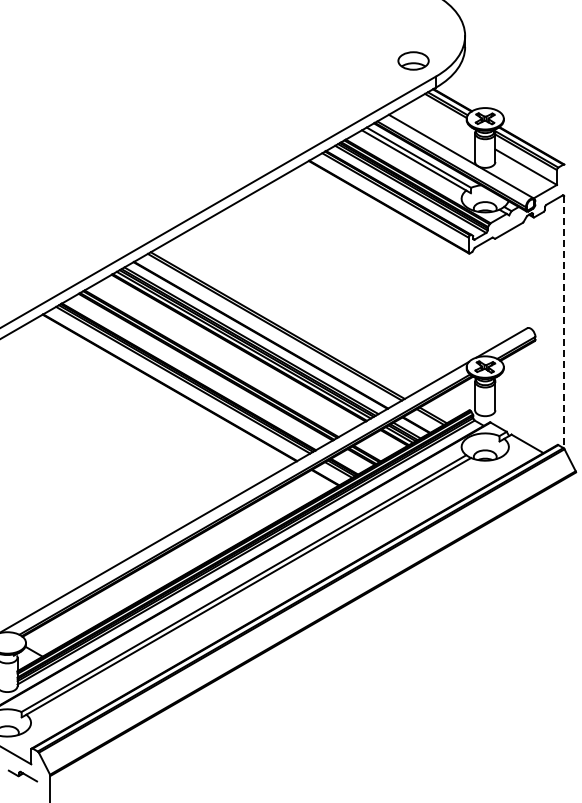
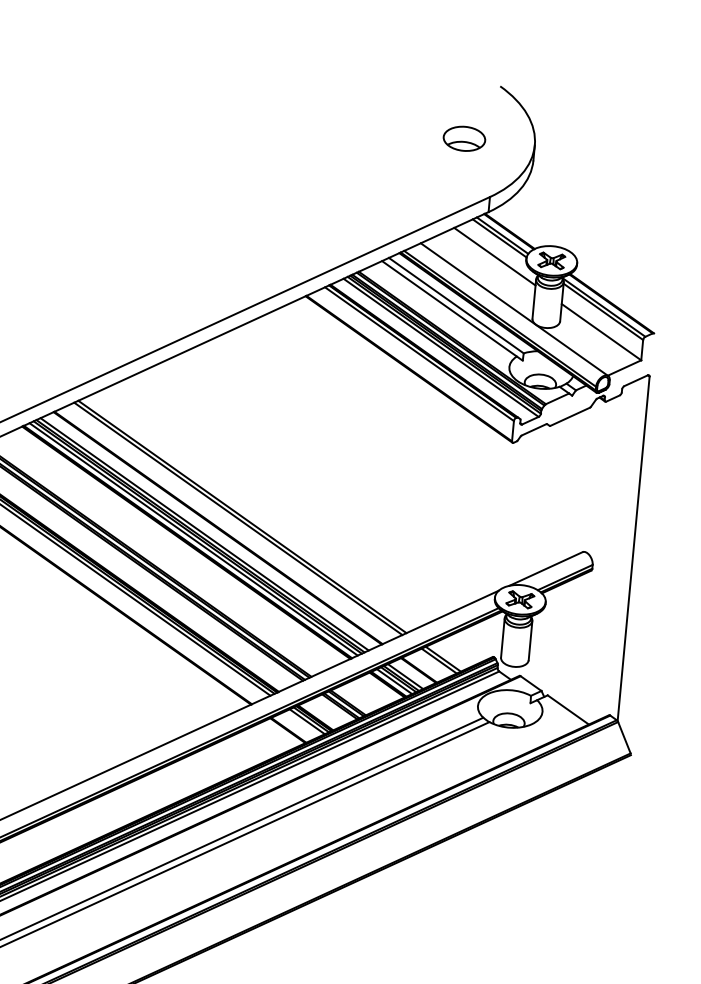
part: (413, 60) -> (464, 138), moved
line: (443, 119) -> (494, 256), added
line: (564, 322) -> (634, 548), dashed -> solid

